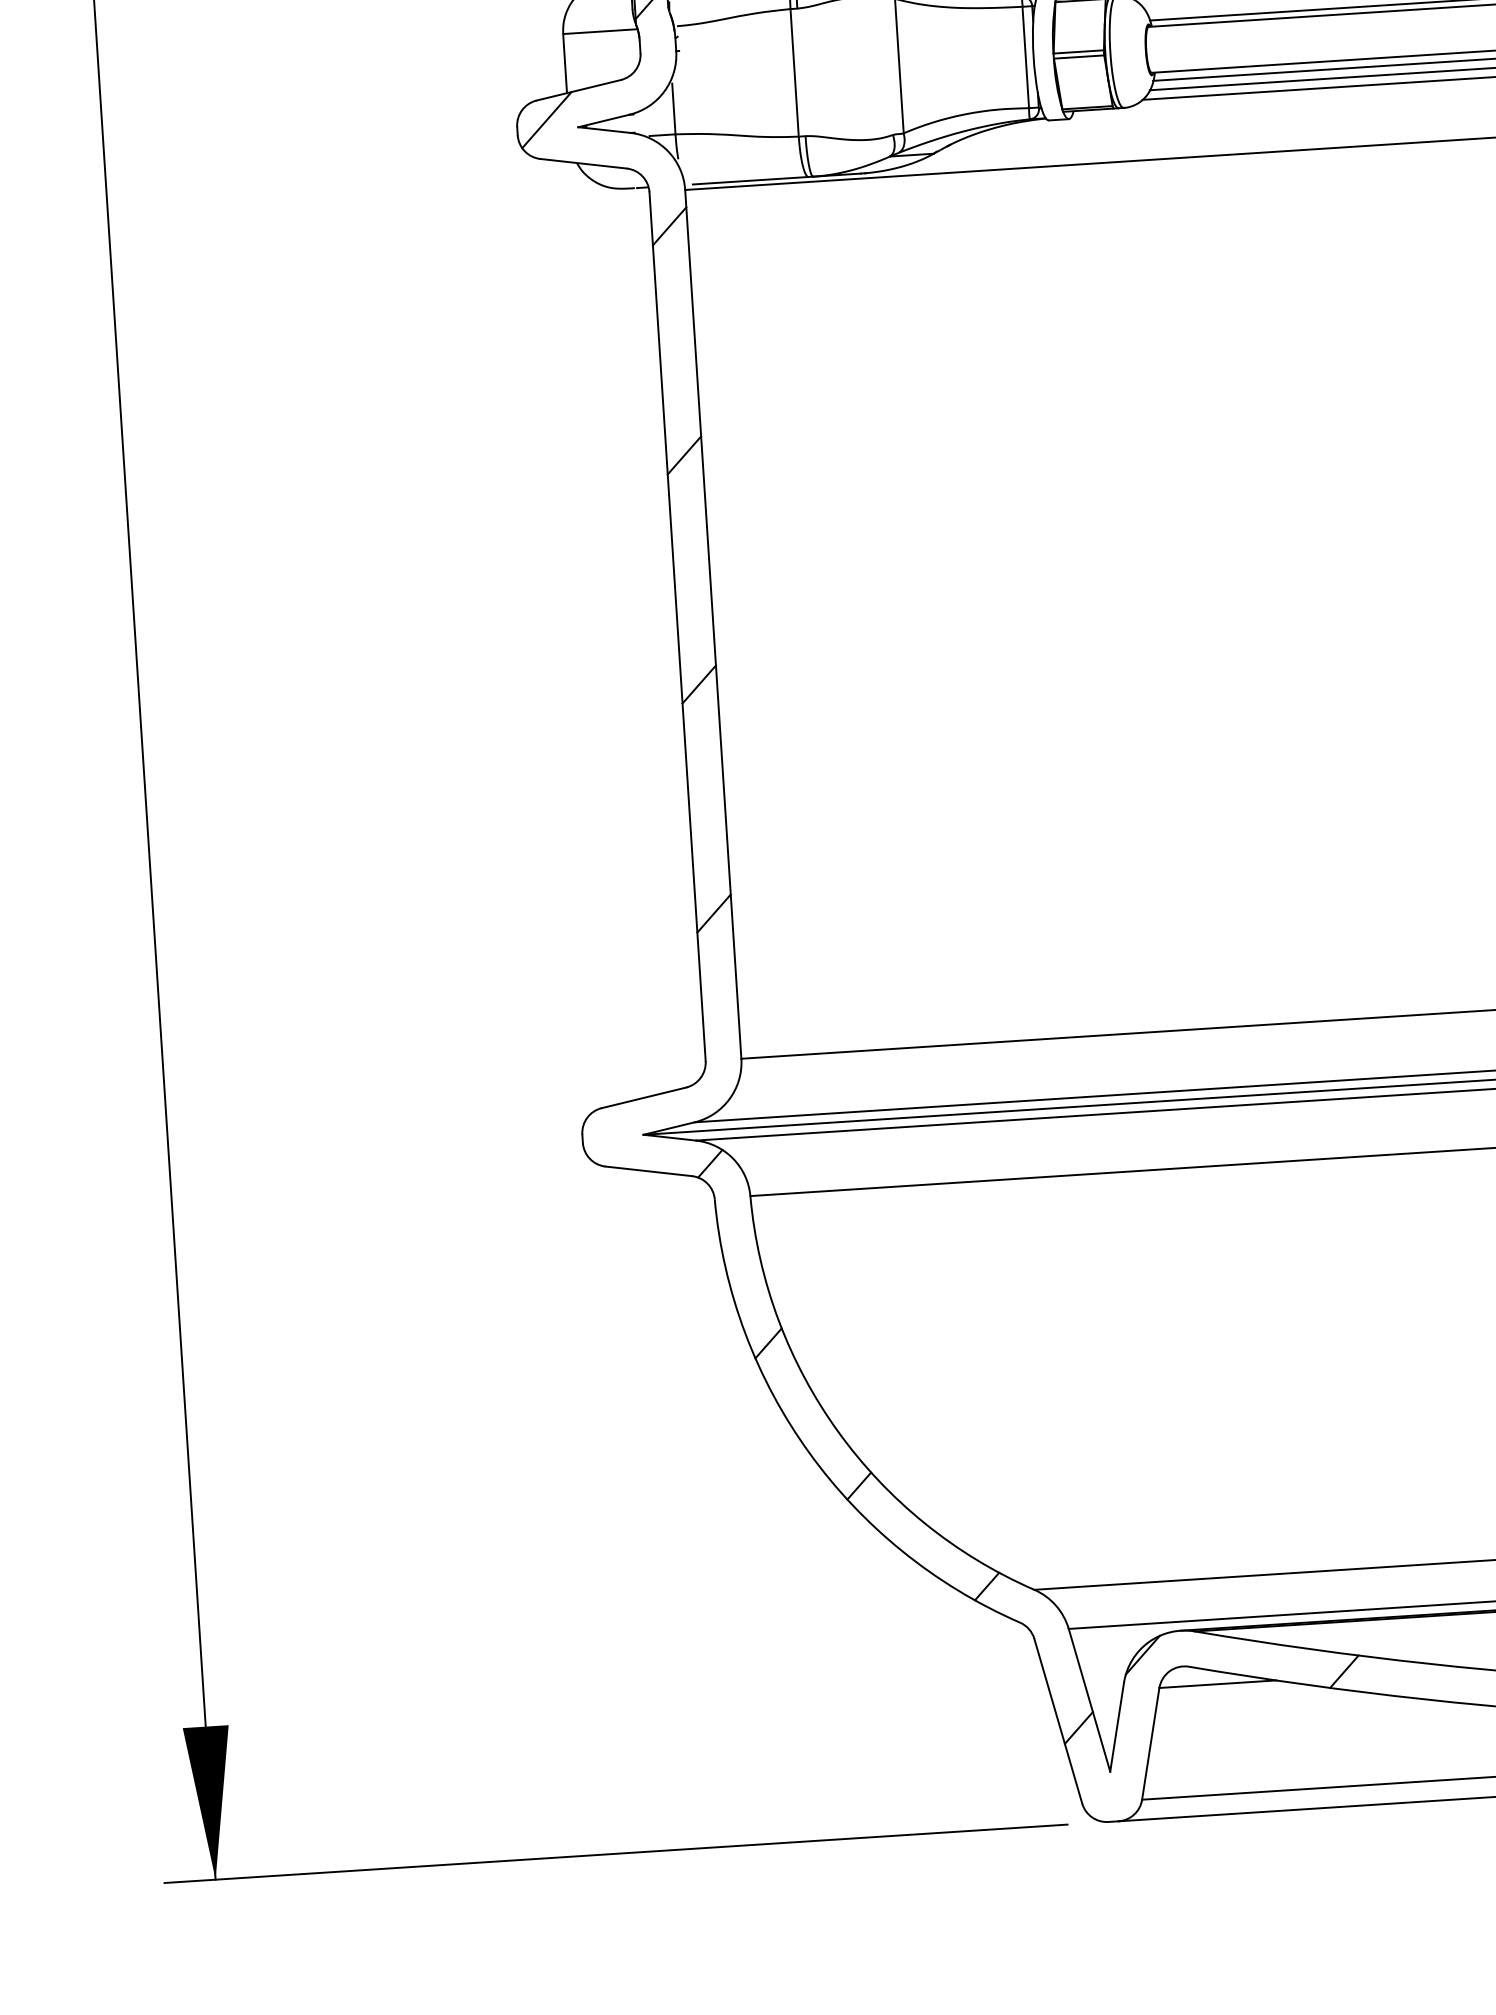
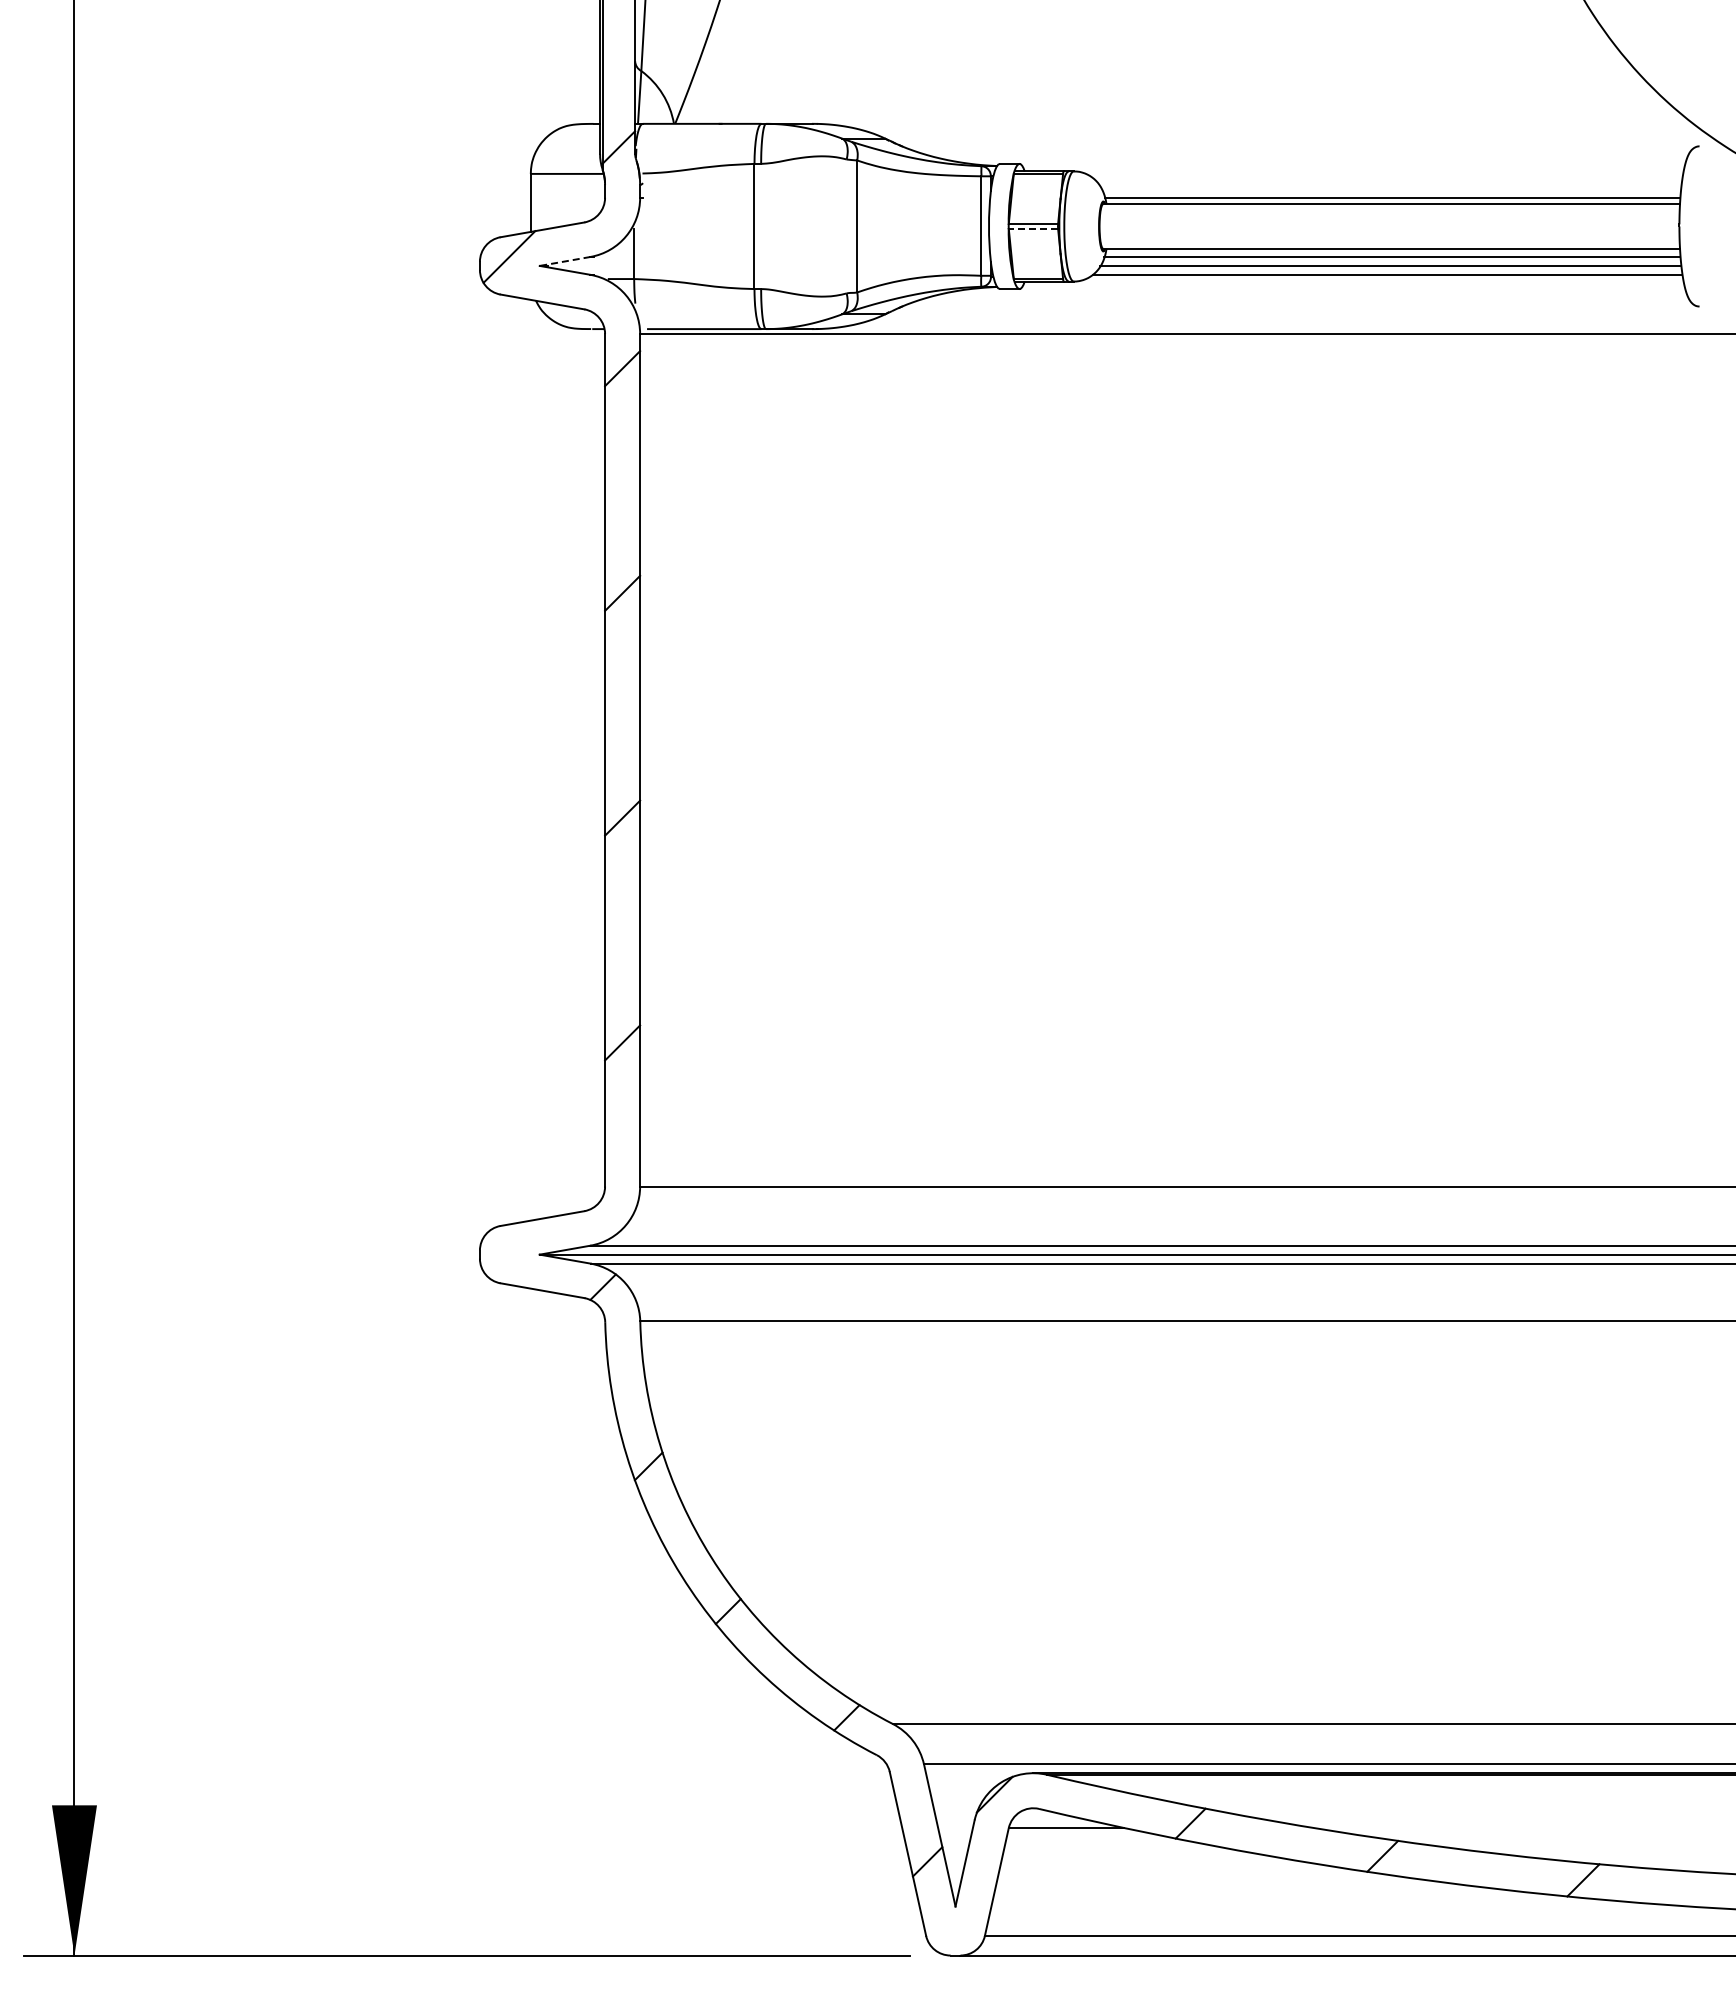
line: (1079, 56) -> (1033, 228), solid -> dashed
line: (604, 121) -> (565, 261), solid -> dashed

